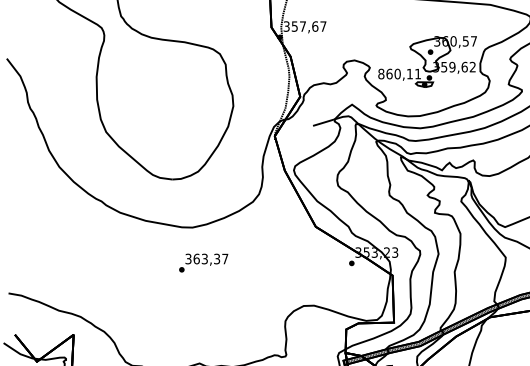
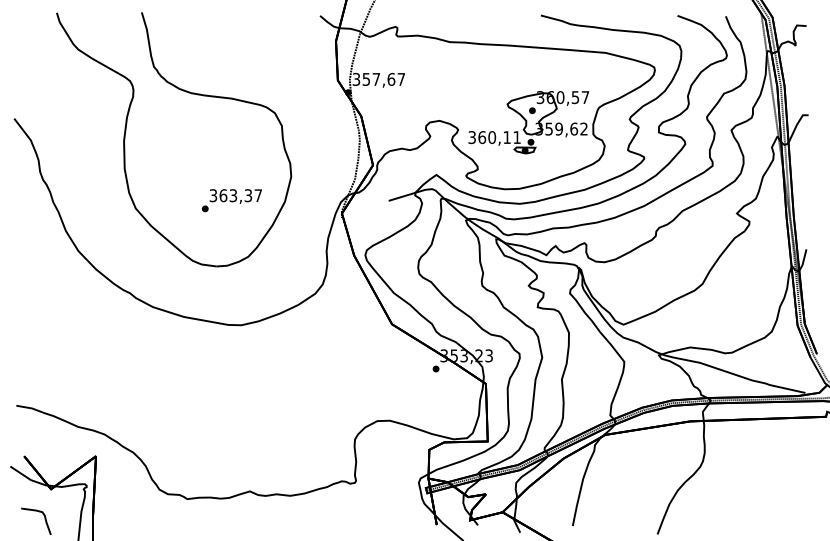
text: (381, 74) -> (472, 137), 860,11 -> 360,11
text: (203, 262) -> (231, 200), moved

